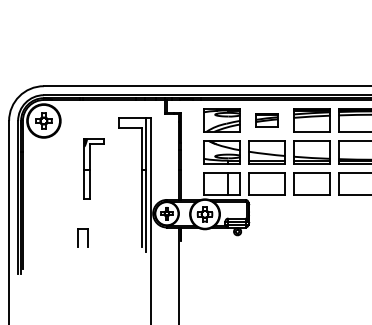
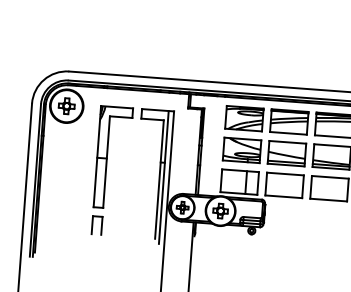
part: (266, 120) -> (288, 122), size x1.67
part: (93, 168) -> (112, 157), size x1.67

